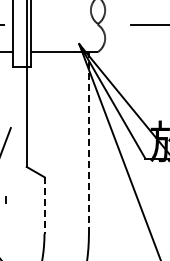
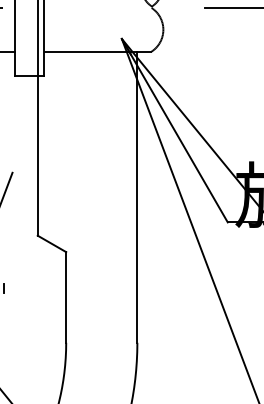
line: (88, 142) -> (136, 196), dashed -> solid
line: (44, 206) -> (66, 299), dashed -> solid

